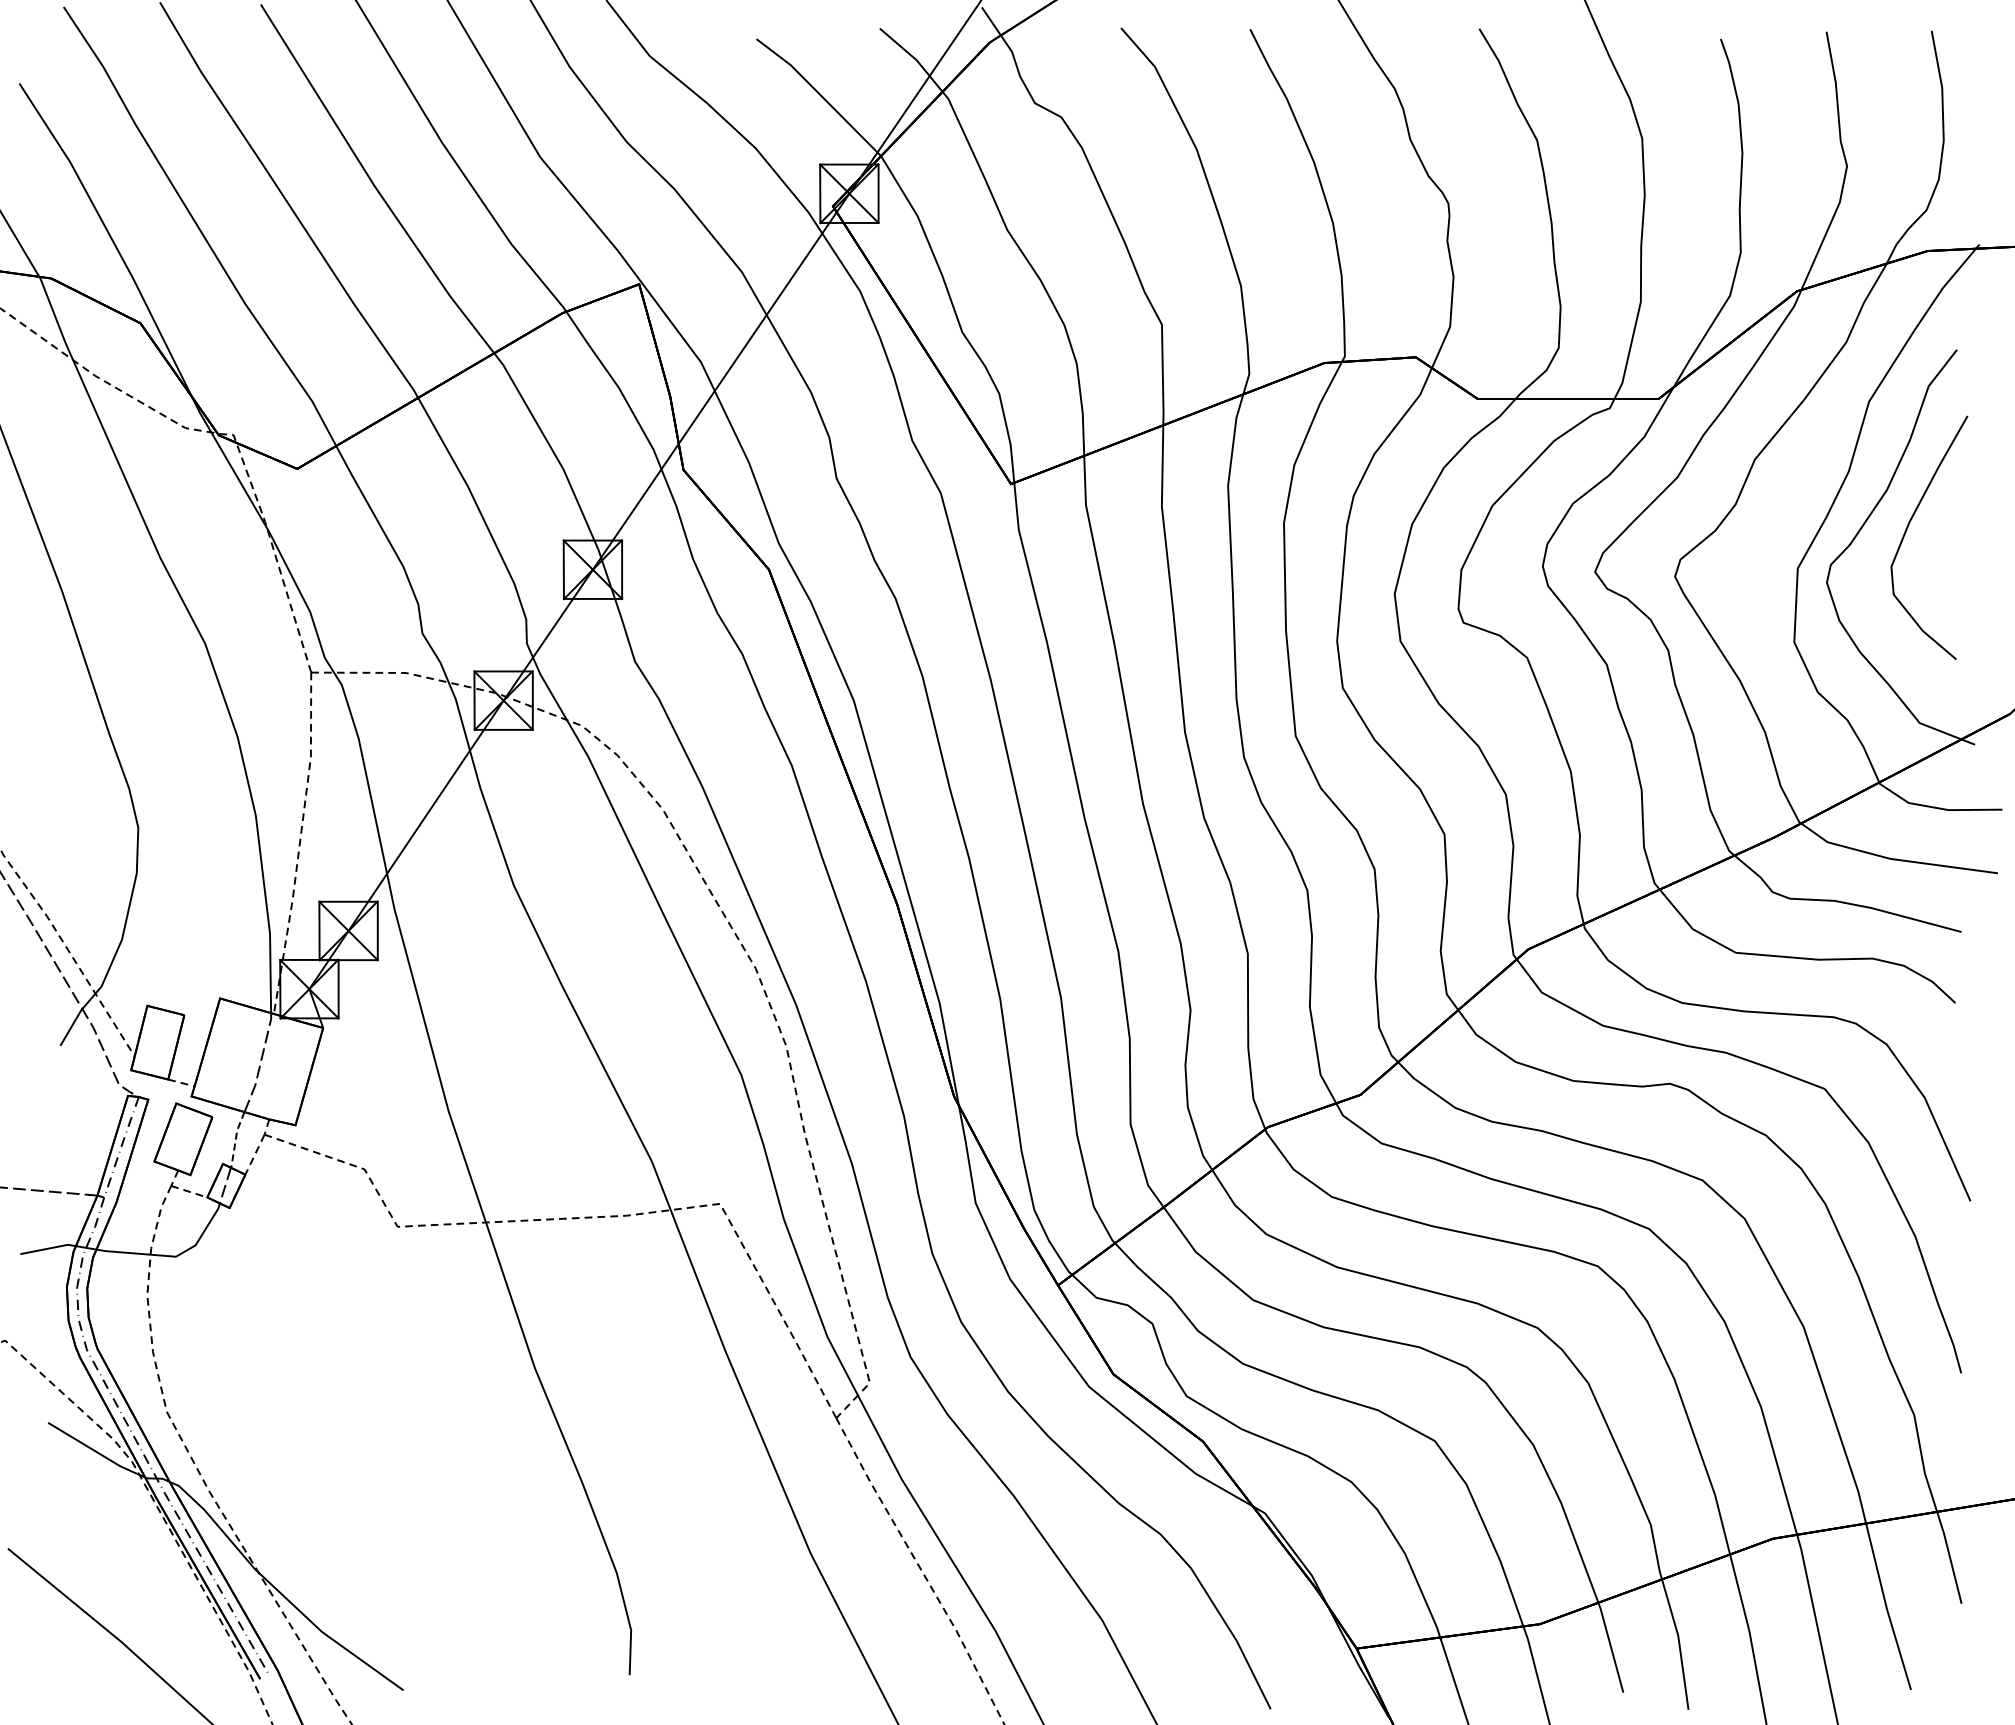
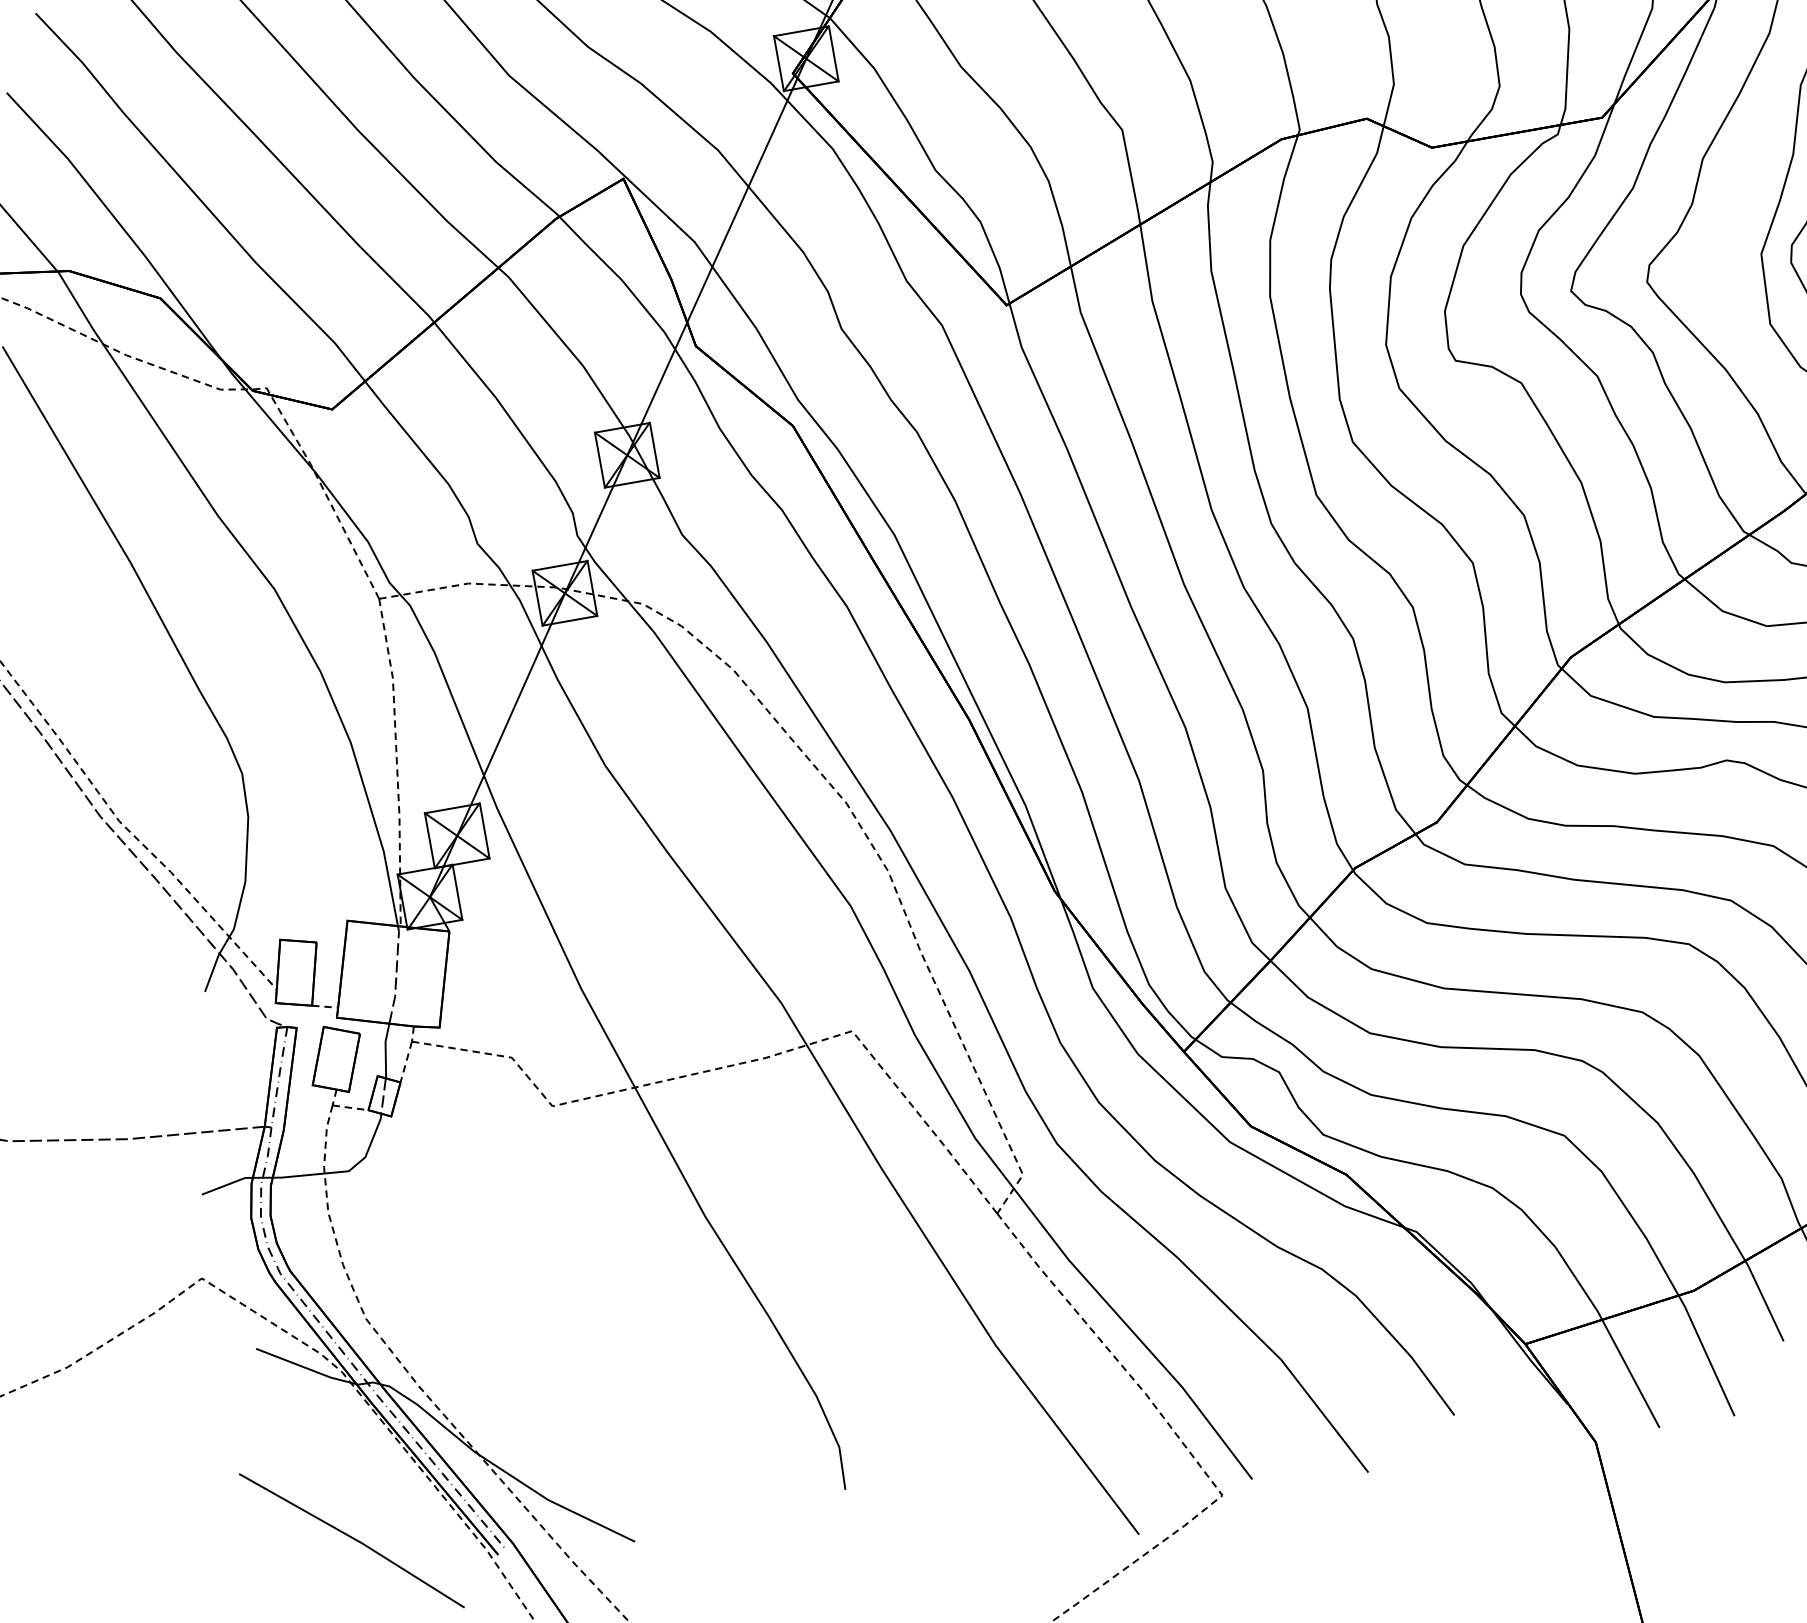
line: (235, 1139) -> (385, 1050), dashed -> solid

